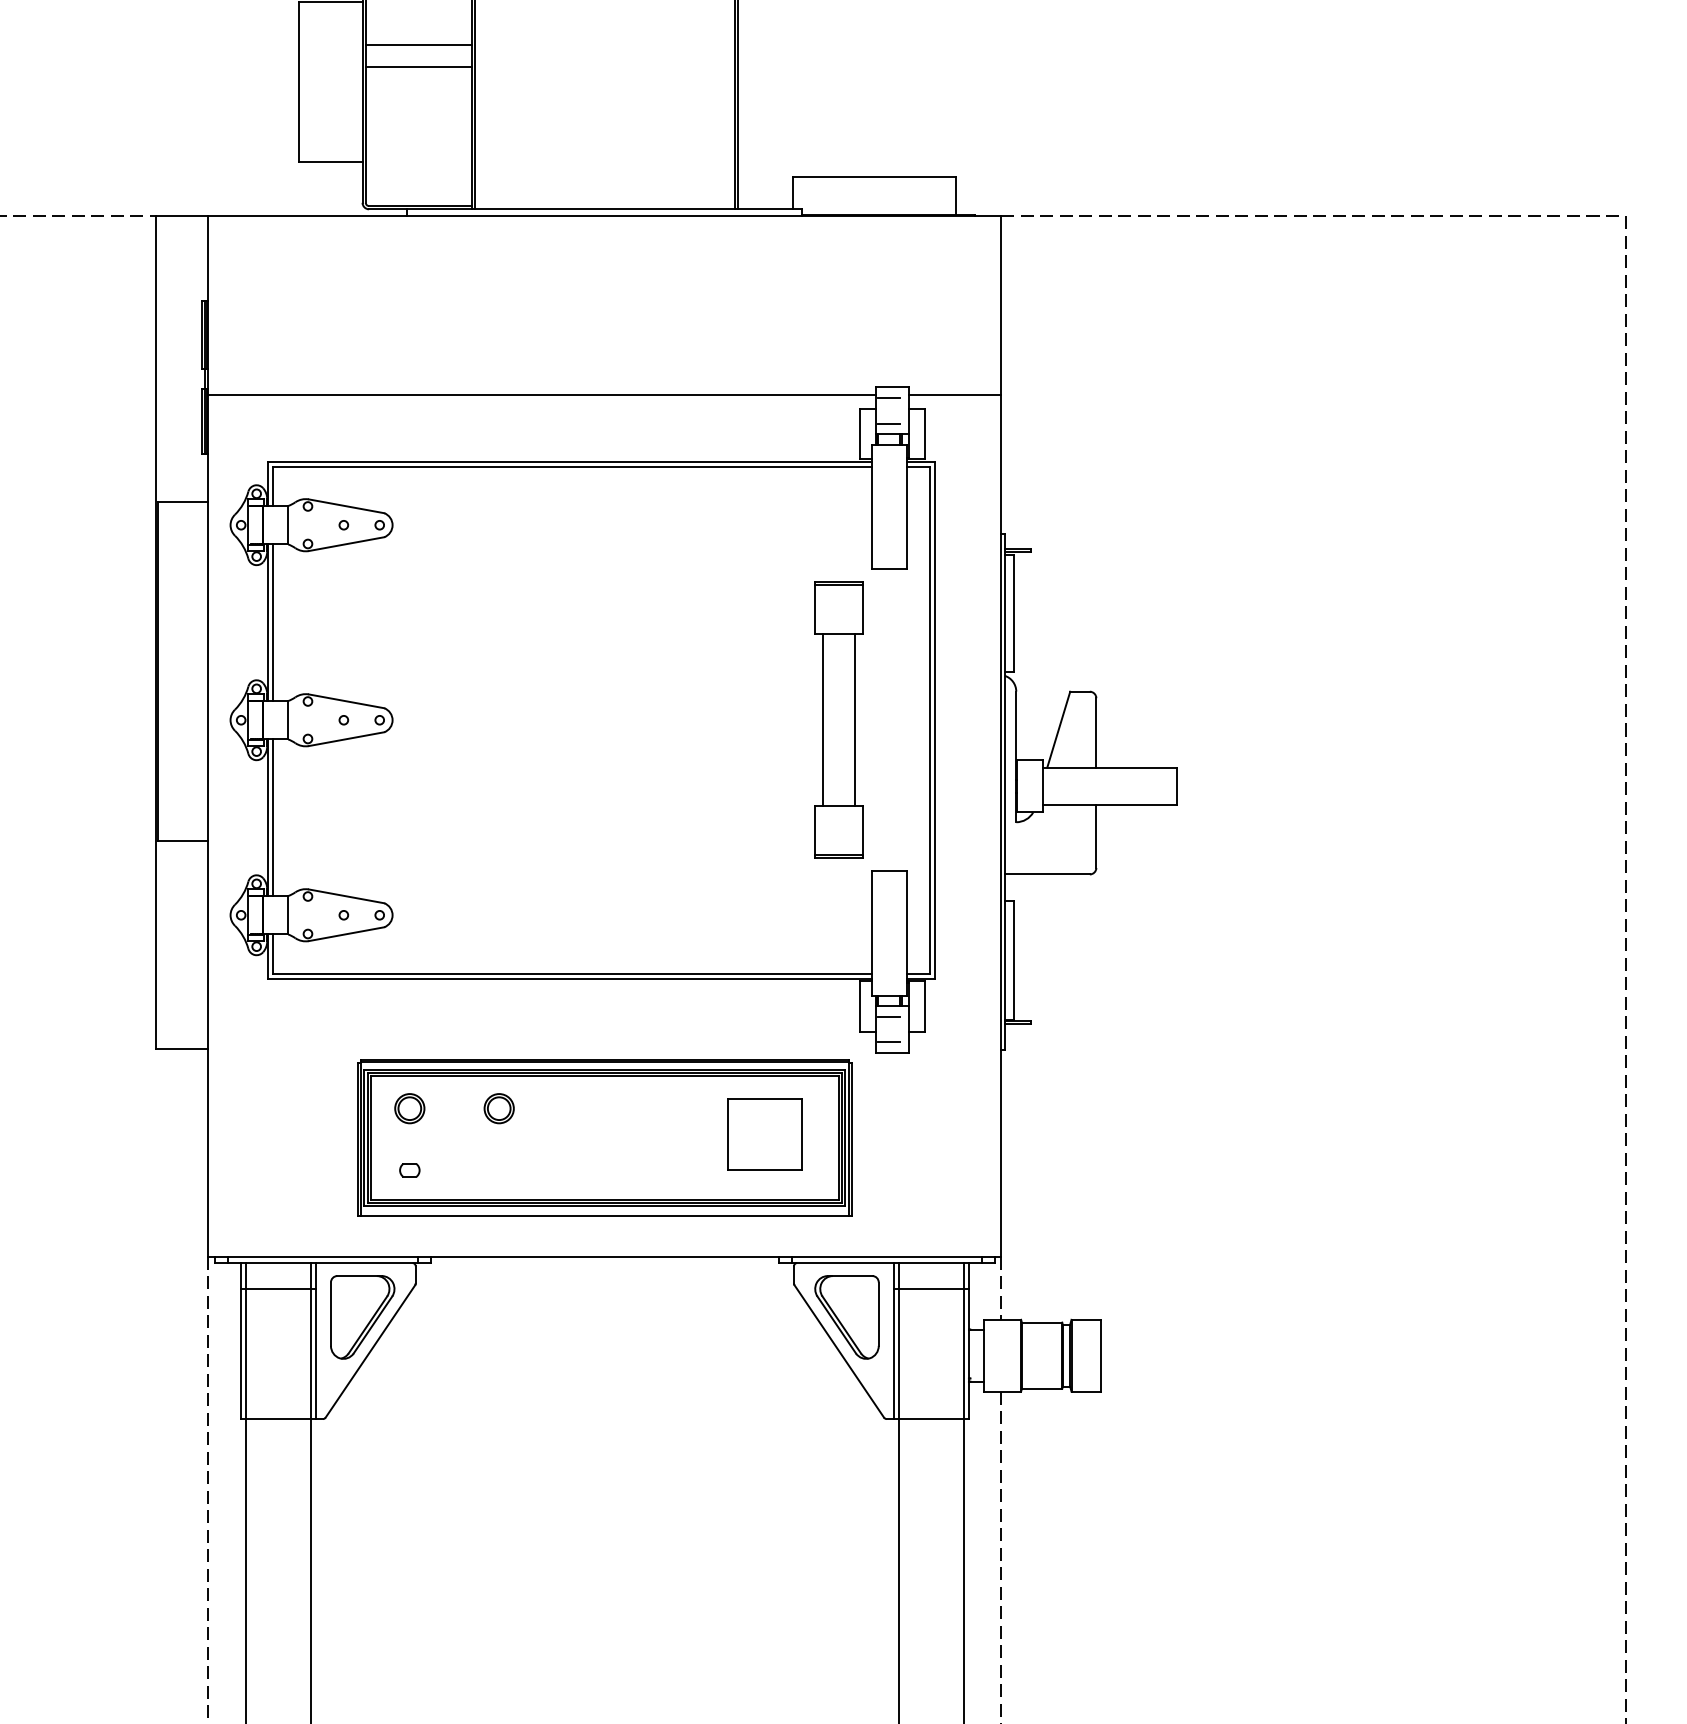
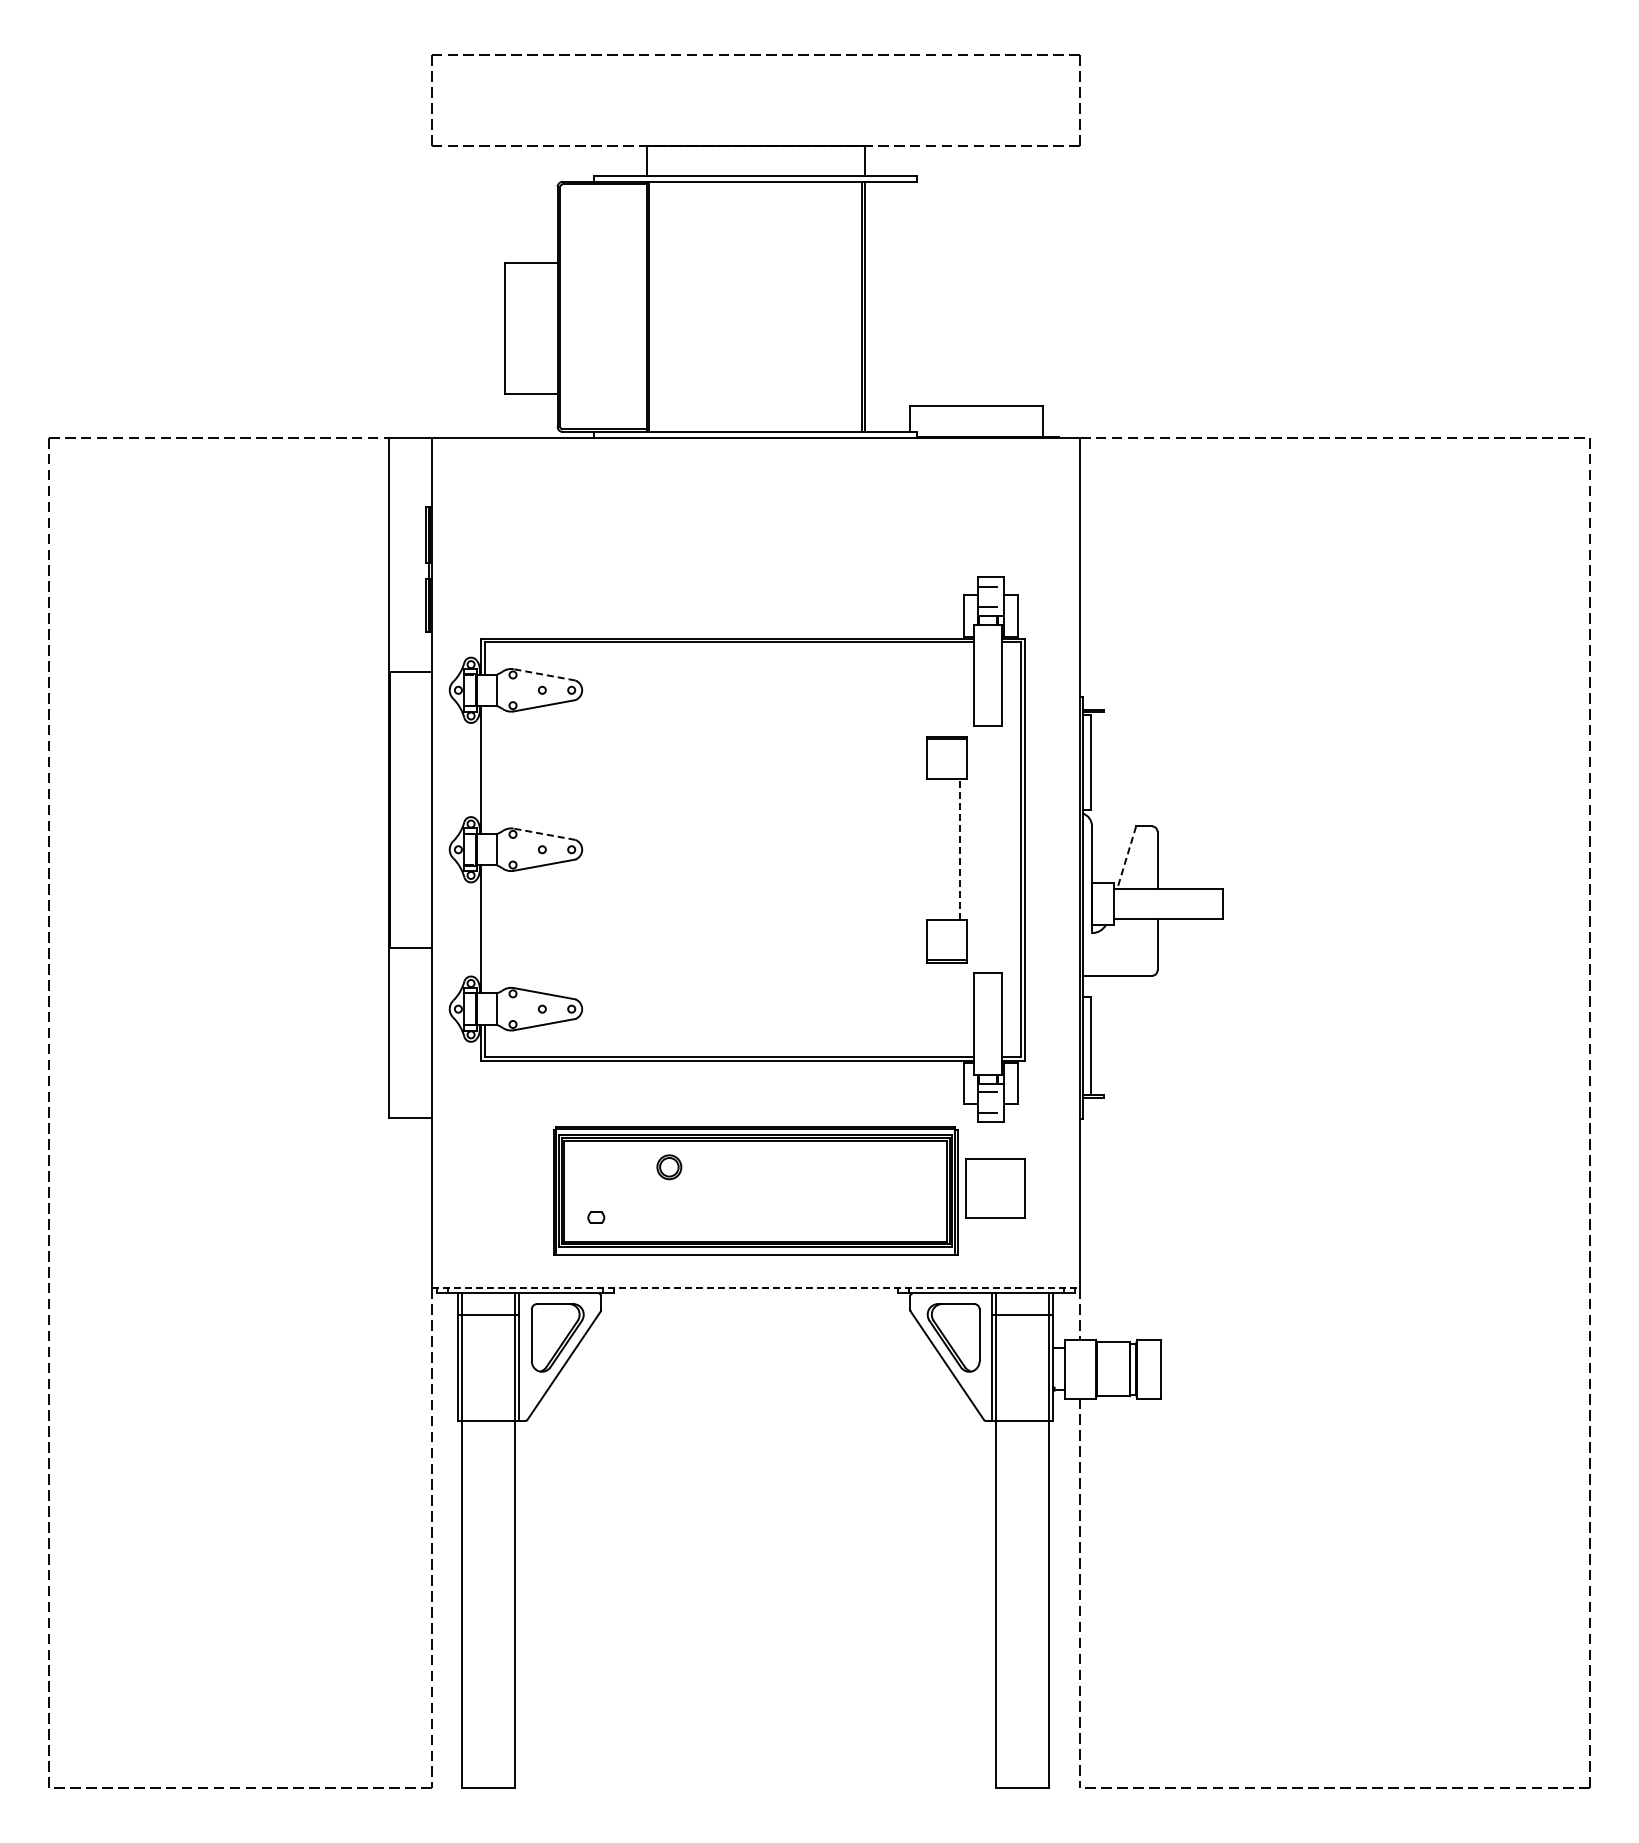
line: (418, 44) -> (603, 297), removed
line: (418, 67) -> (603, 316), removed
line: (542, 395) -> (704, 584), removed
line: (954, 395) -> (1041, 584), removed
line: (346, 505) -> (544, 674), solid -> dashed
line: (273, 623) -> (484, 770), removed
line: (346, 701) -> (544, 834), solid -> dashed
line: (822, 719) -> (933, 849), removed
line: (855, 719) -> (960, 849), solid -> dashed
line: (1058, 729) -> (1126, 857), solid -> dashed
line: (273, 817) -> (484, 929), removed
part: (410, 1108) -> (596, 1167), removed
part: (764, 1134) -> (995, 1188), moved
line: (605, 1256) -> (756, 1288), solid -> dashed

